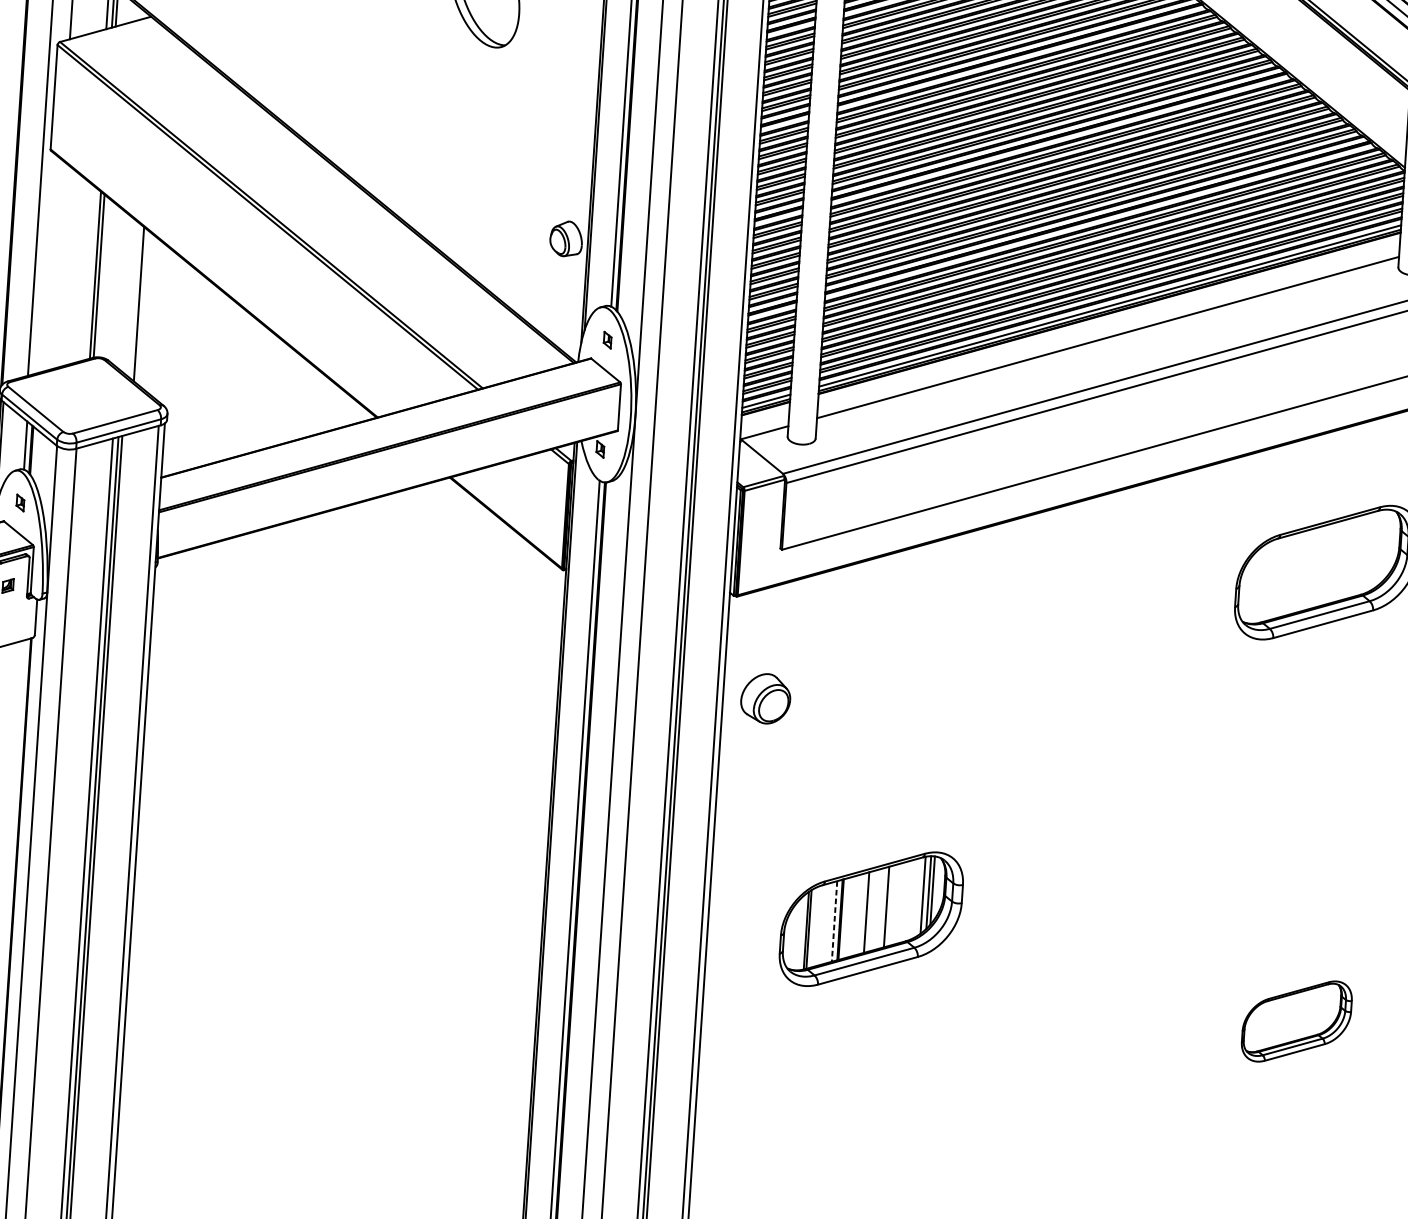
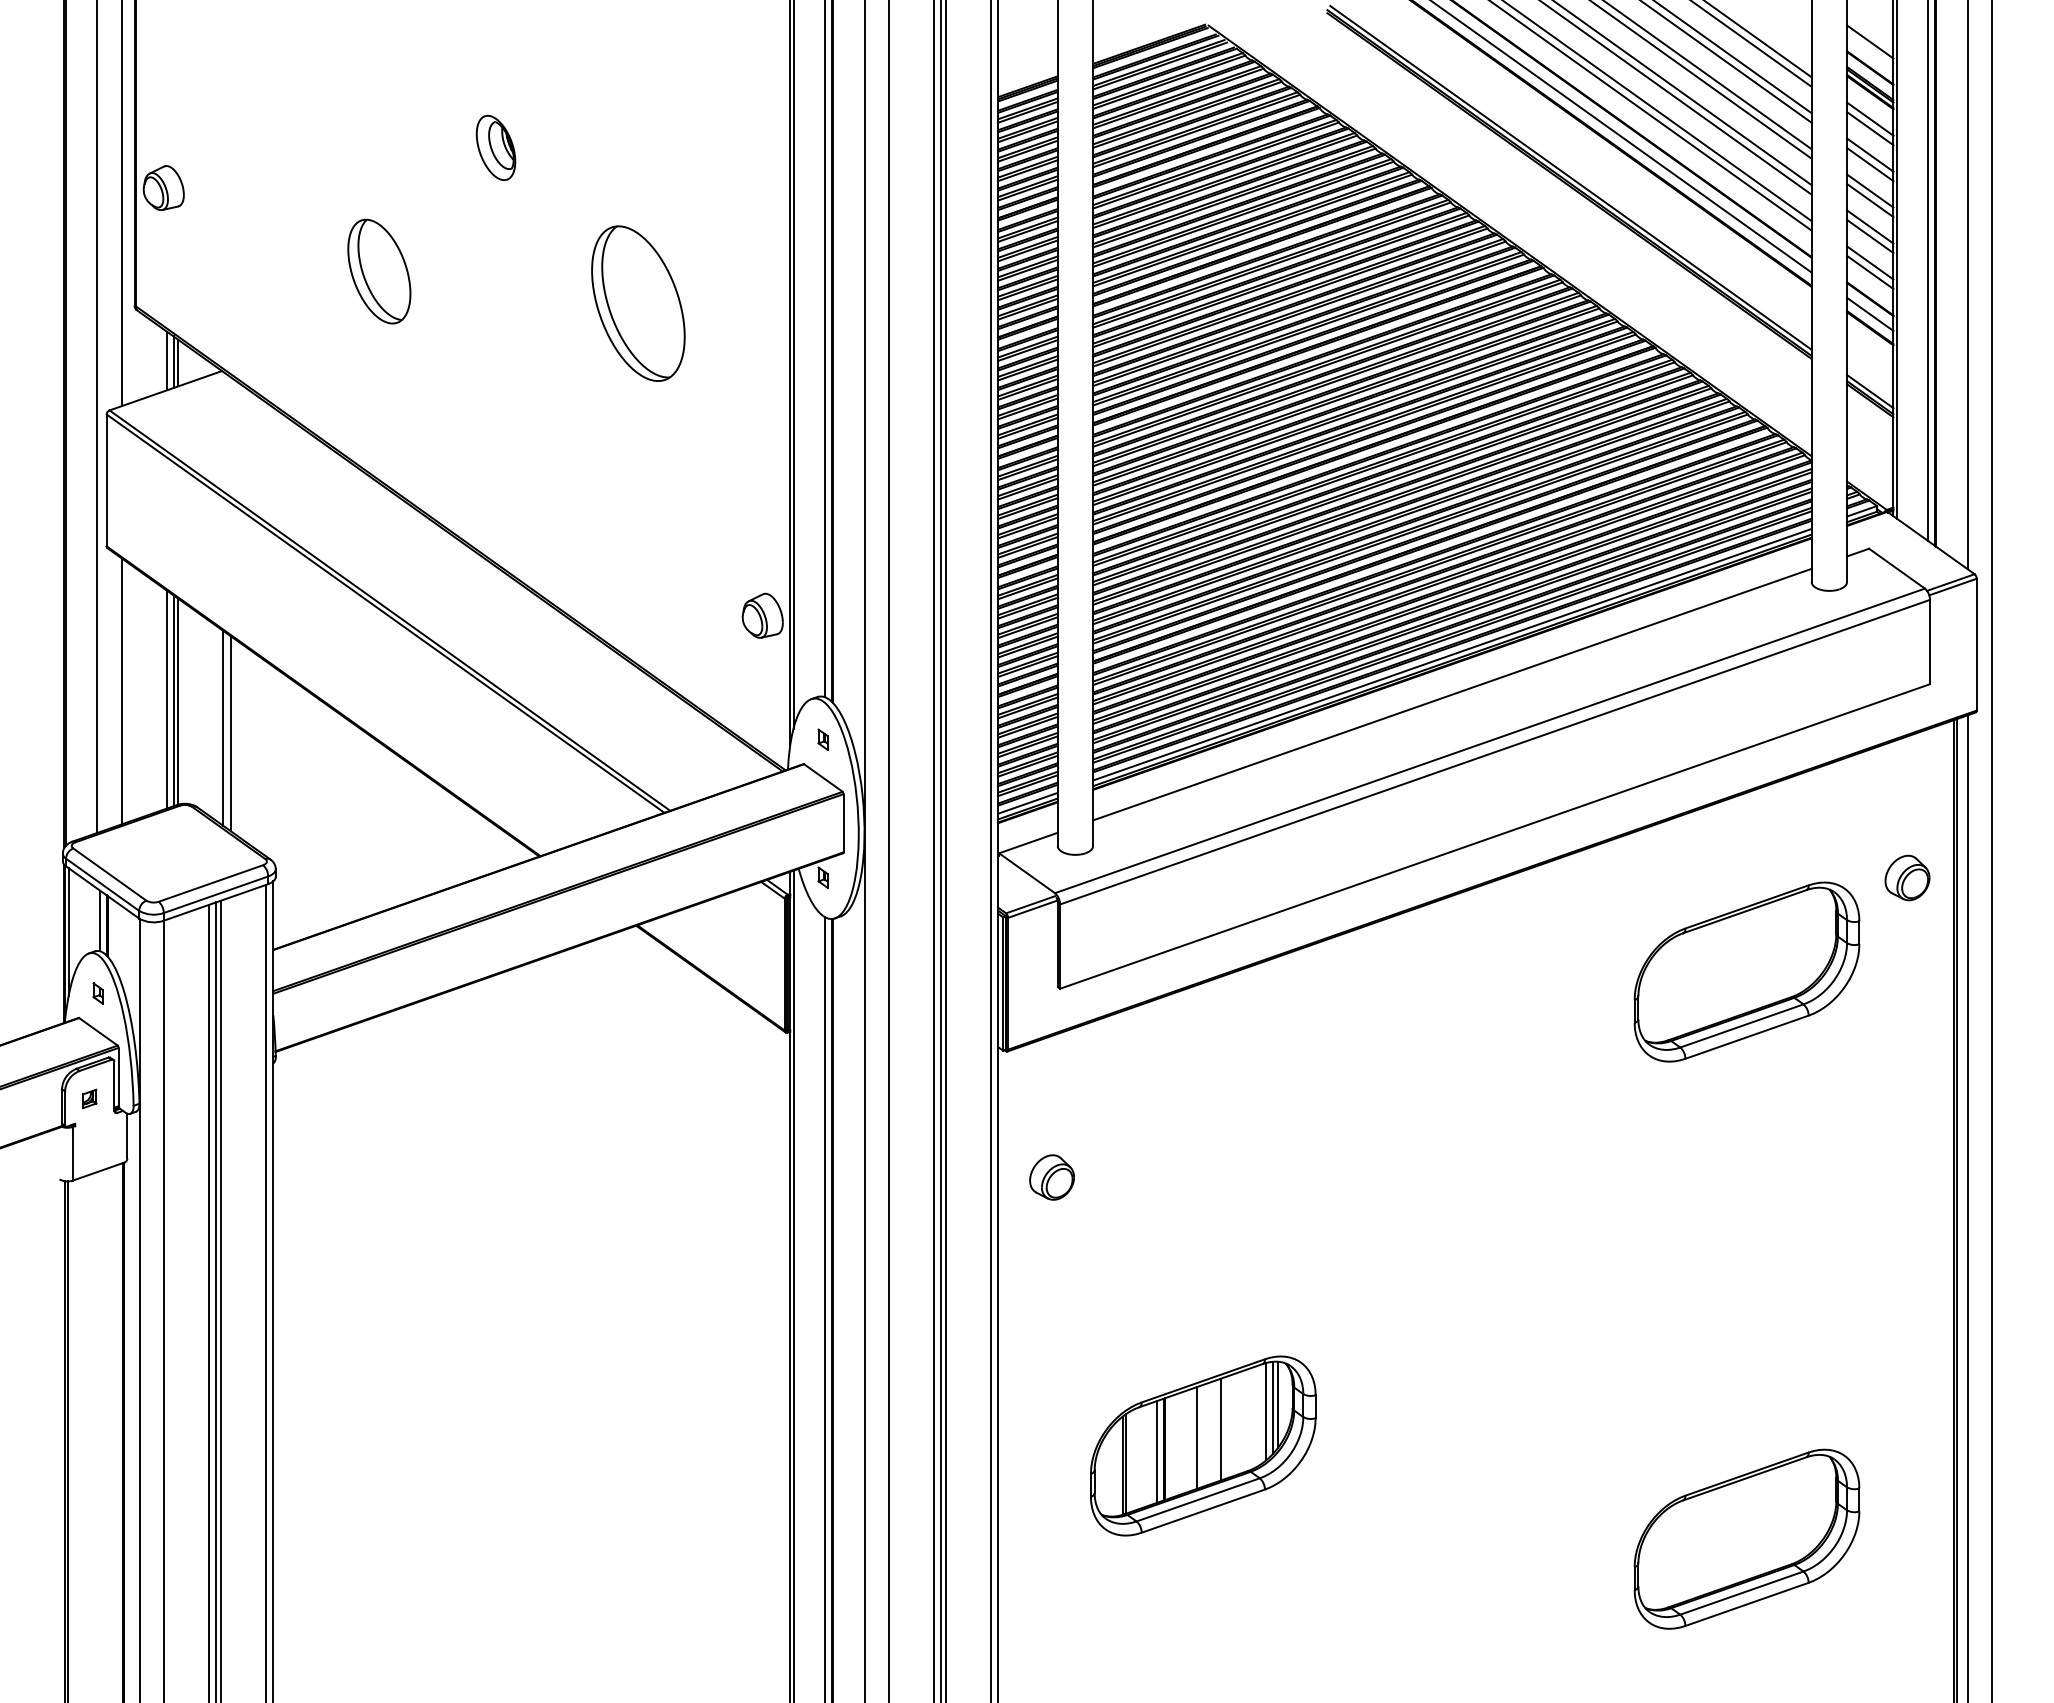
line: (54, 265) -> (121, 691), added
line: (89, 273) -> (166, 699), added
line: (133, 298) -> (223, 727), added
part: (765, 698) -> (1051, 1177), size x0.71
line: (834, 921) -> (1157, 1451), dashed -> solid
part: (1296, 1020) -> (1746, 1538), size x1.67

